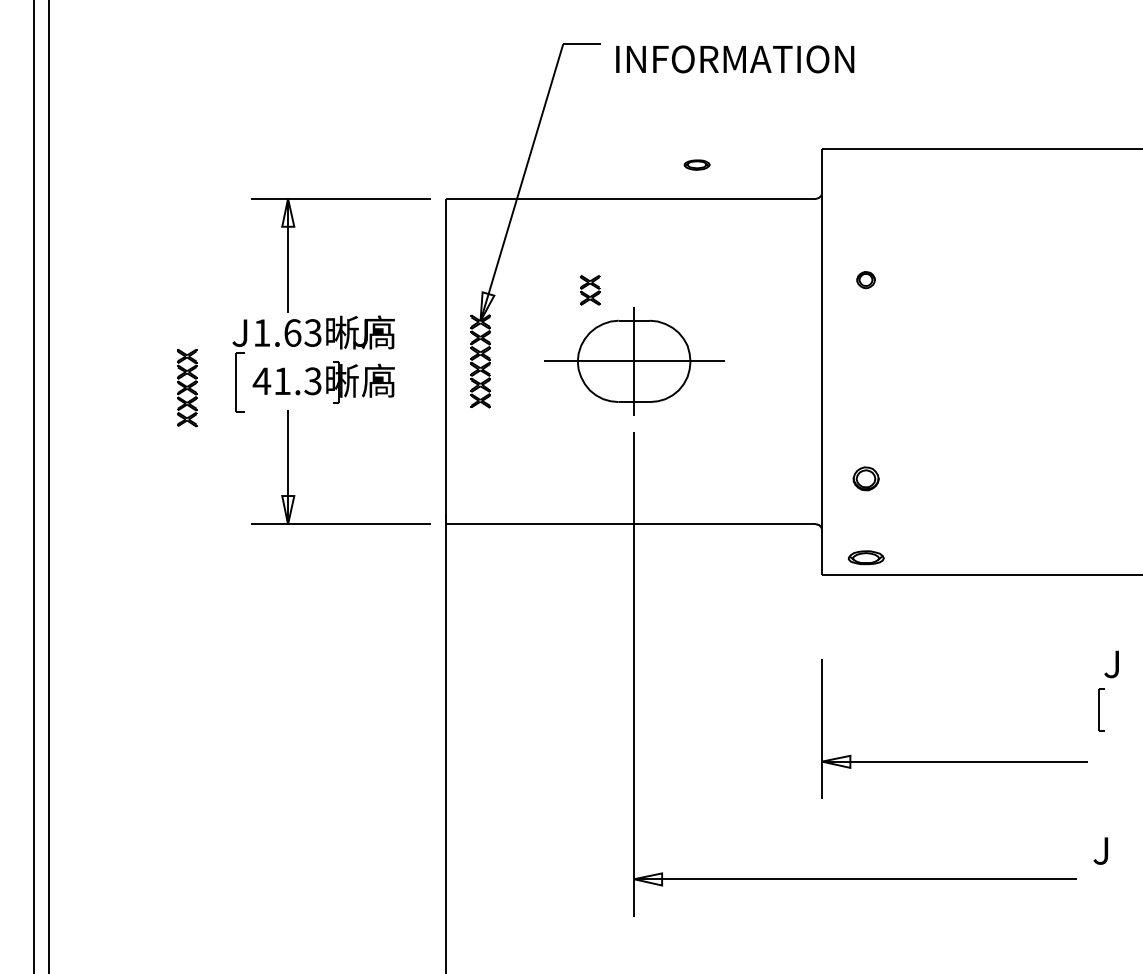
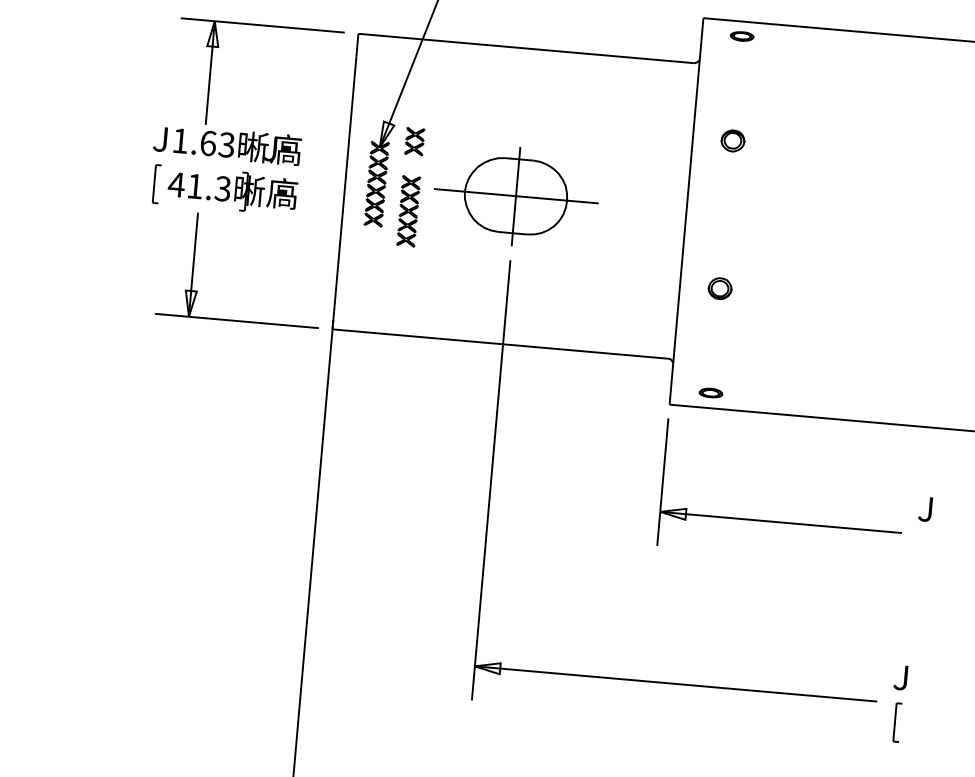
part: (696, 164) -> (741, 35), moved
part: (865, 279) -> (732, 140), size x1.43
part: (590, 290) -> (415, 141), moved
part: (240, 382) -> (157, 184), size x0.71
part: (187, 388) -> (408, 211), moved
part: (865, 478) -> (719, 288), moved
part: (865, 557) -> (710, 392), size x0.71
part: (1101, 709) -> (897, 721), moved
part: (954, 761) -> (780, 522), moved

